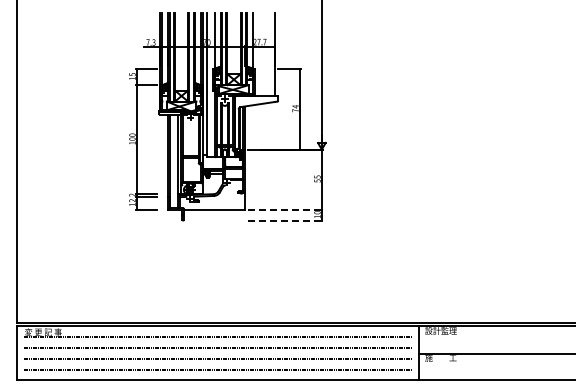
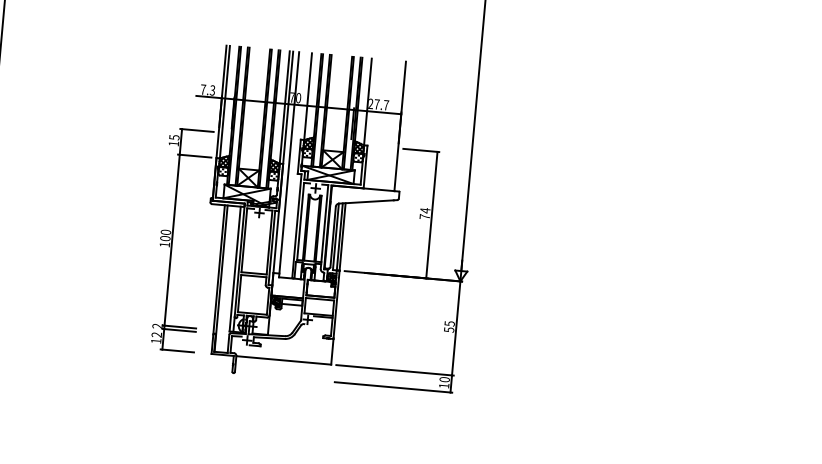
line: (285, 209) -> (395, 370), dashed -> solid
line: (285, 220) -> (393, 387), dashed -> solid

